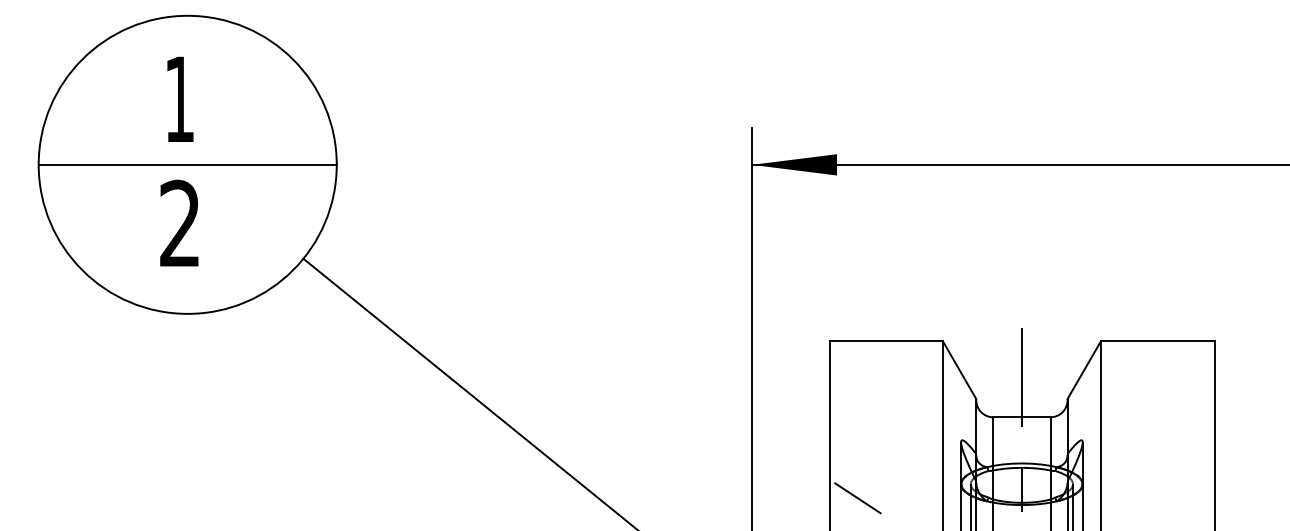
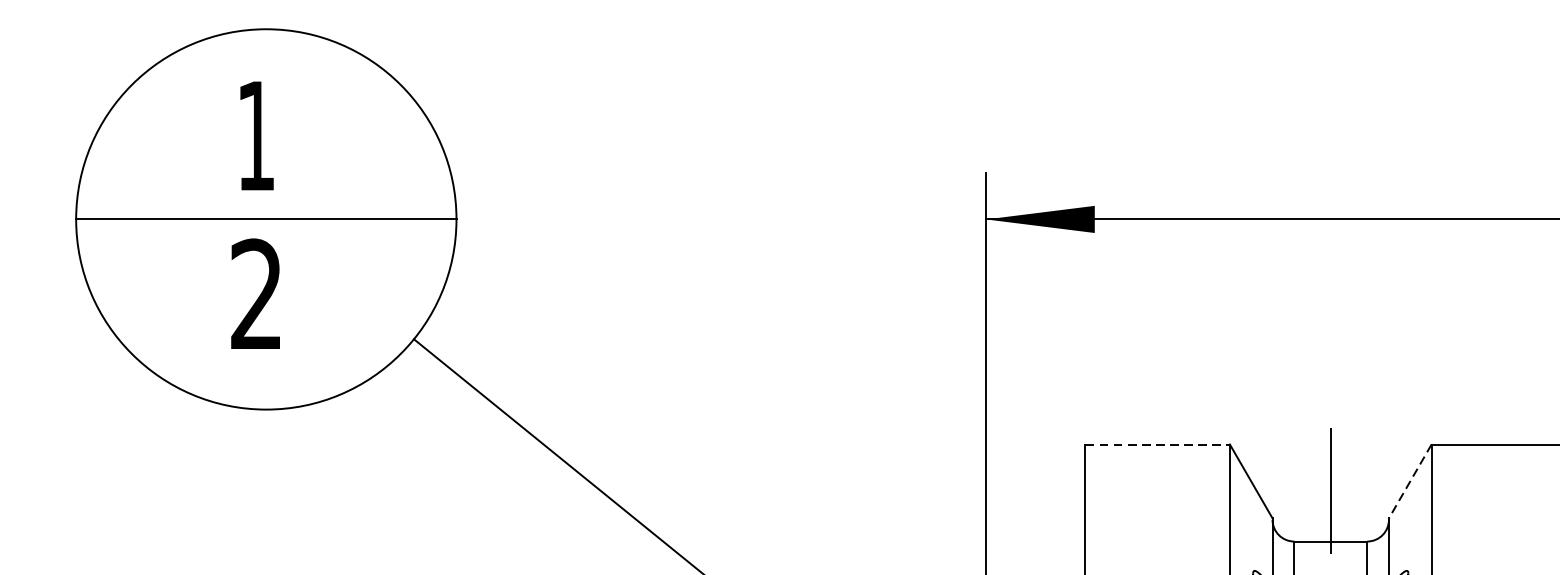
line: (886, 341) -> (1157, 444), solid -> dashed
line: (1083, 370) -> (1409, 481), solid -> dashed

